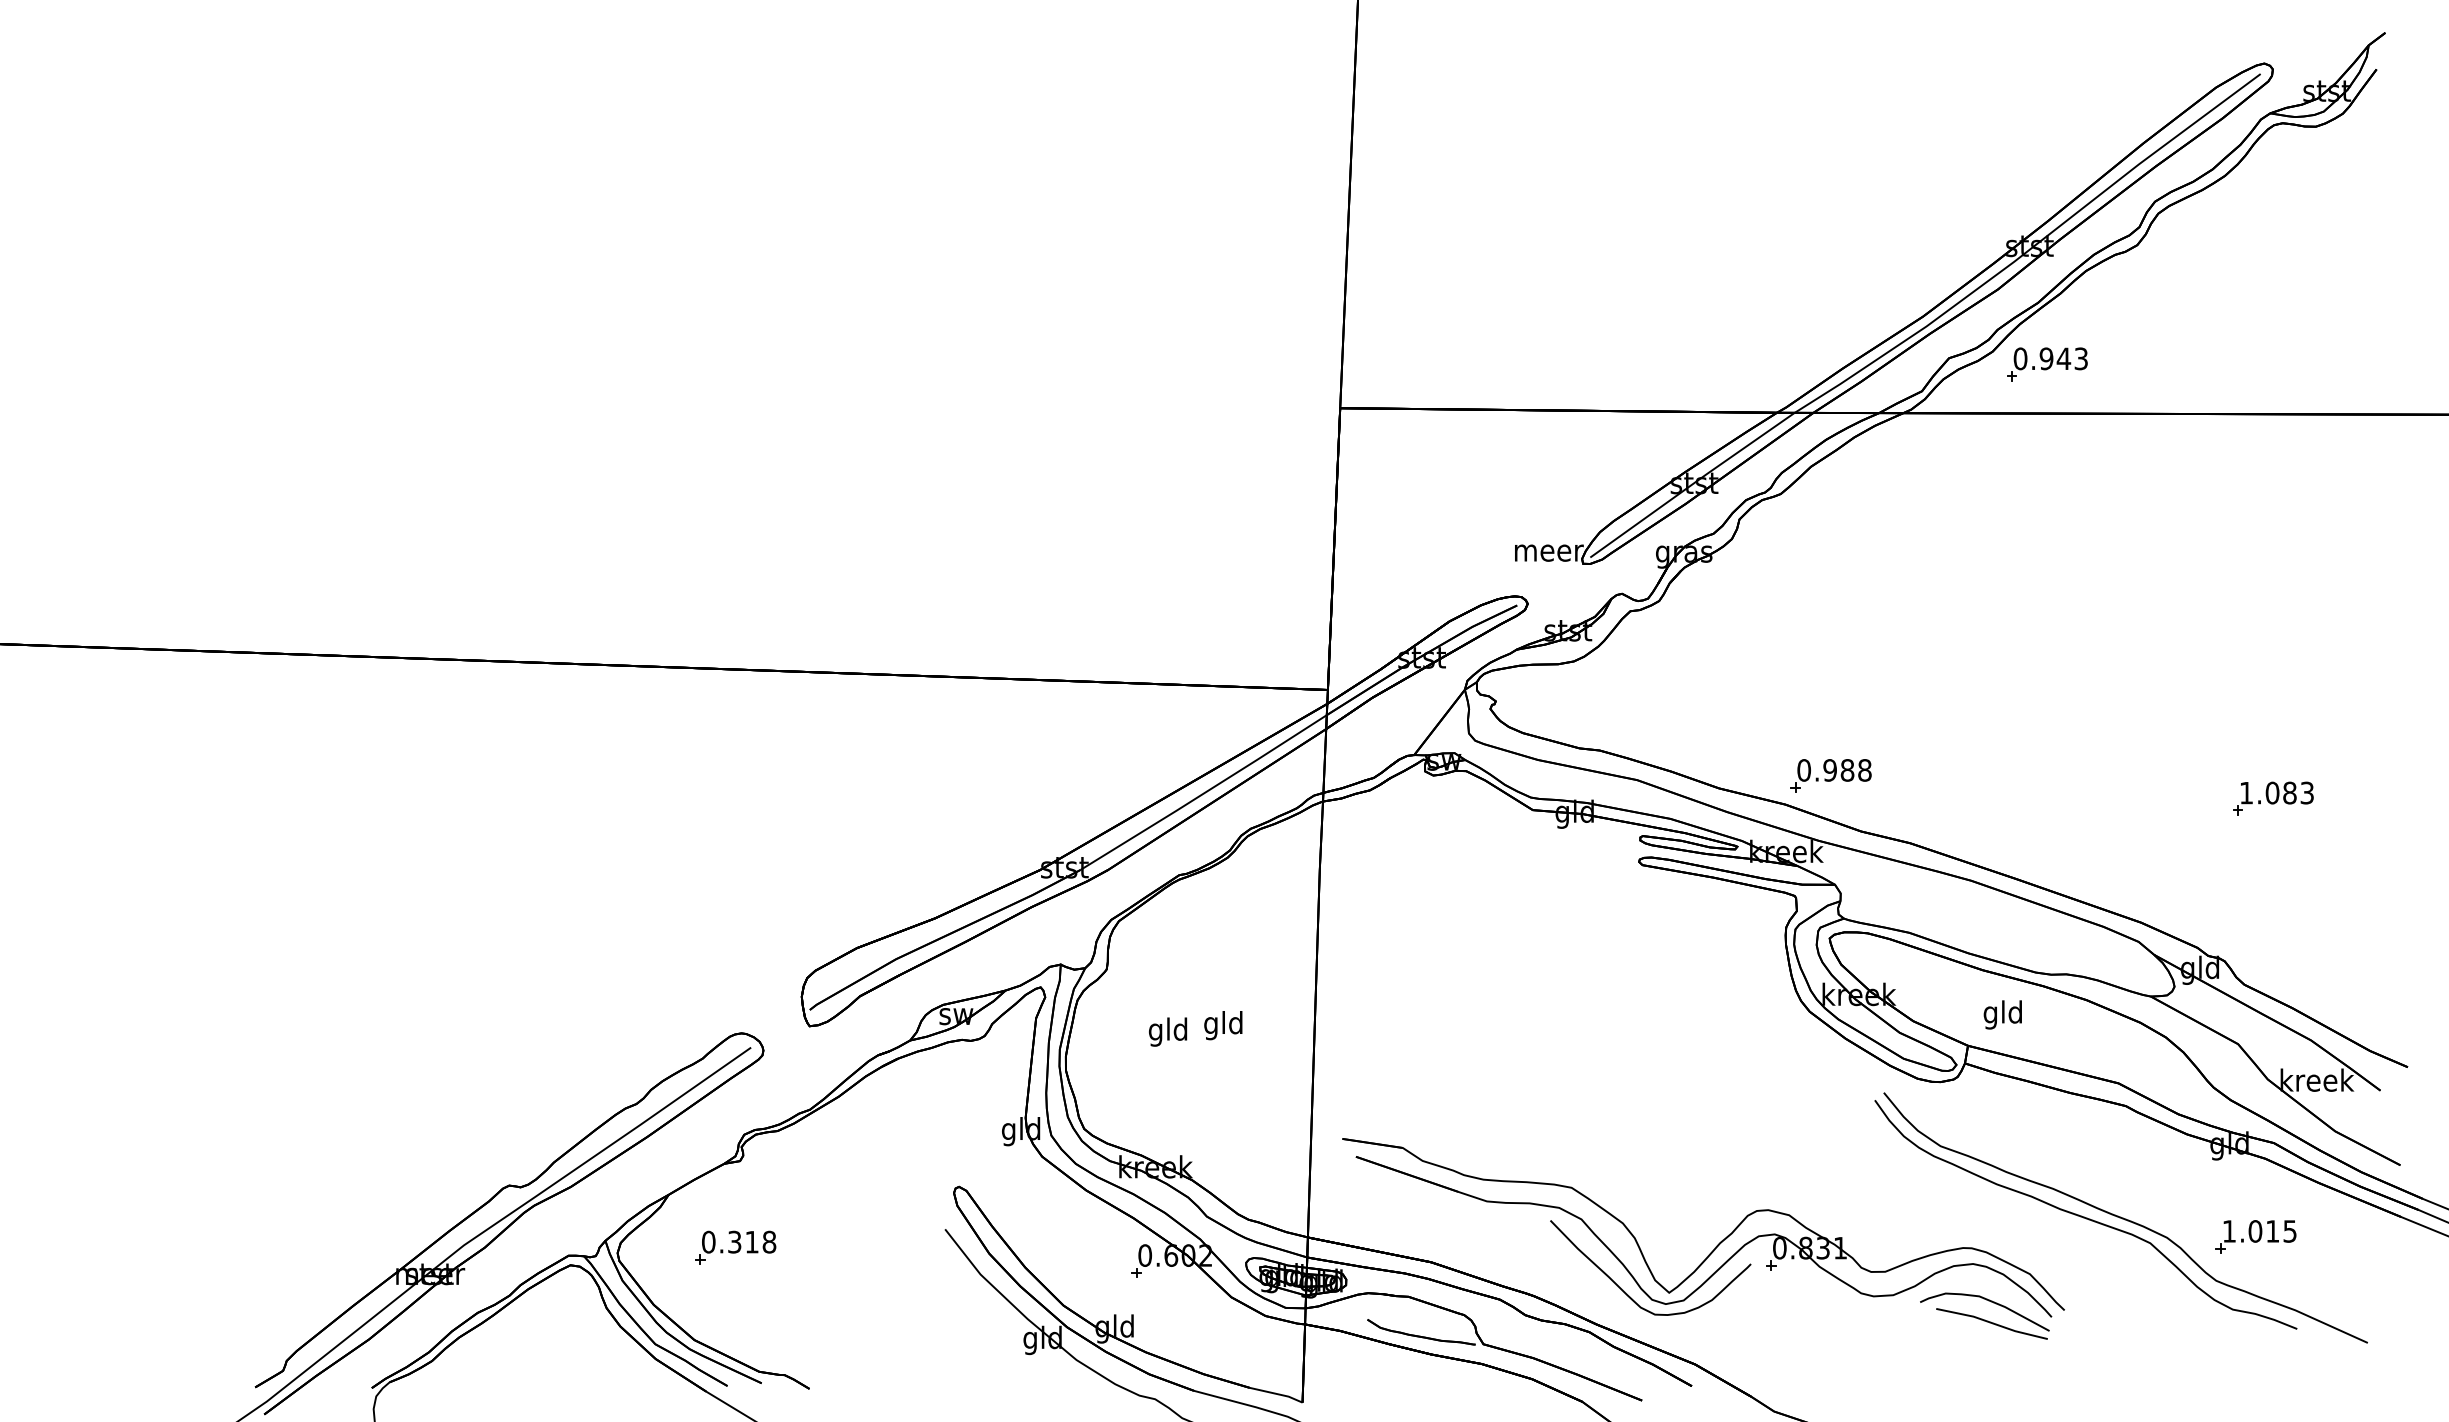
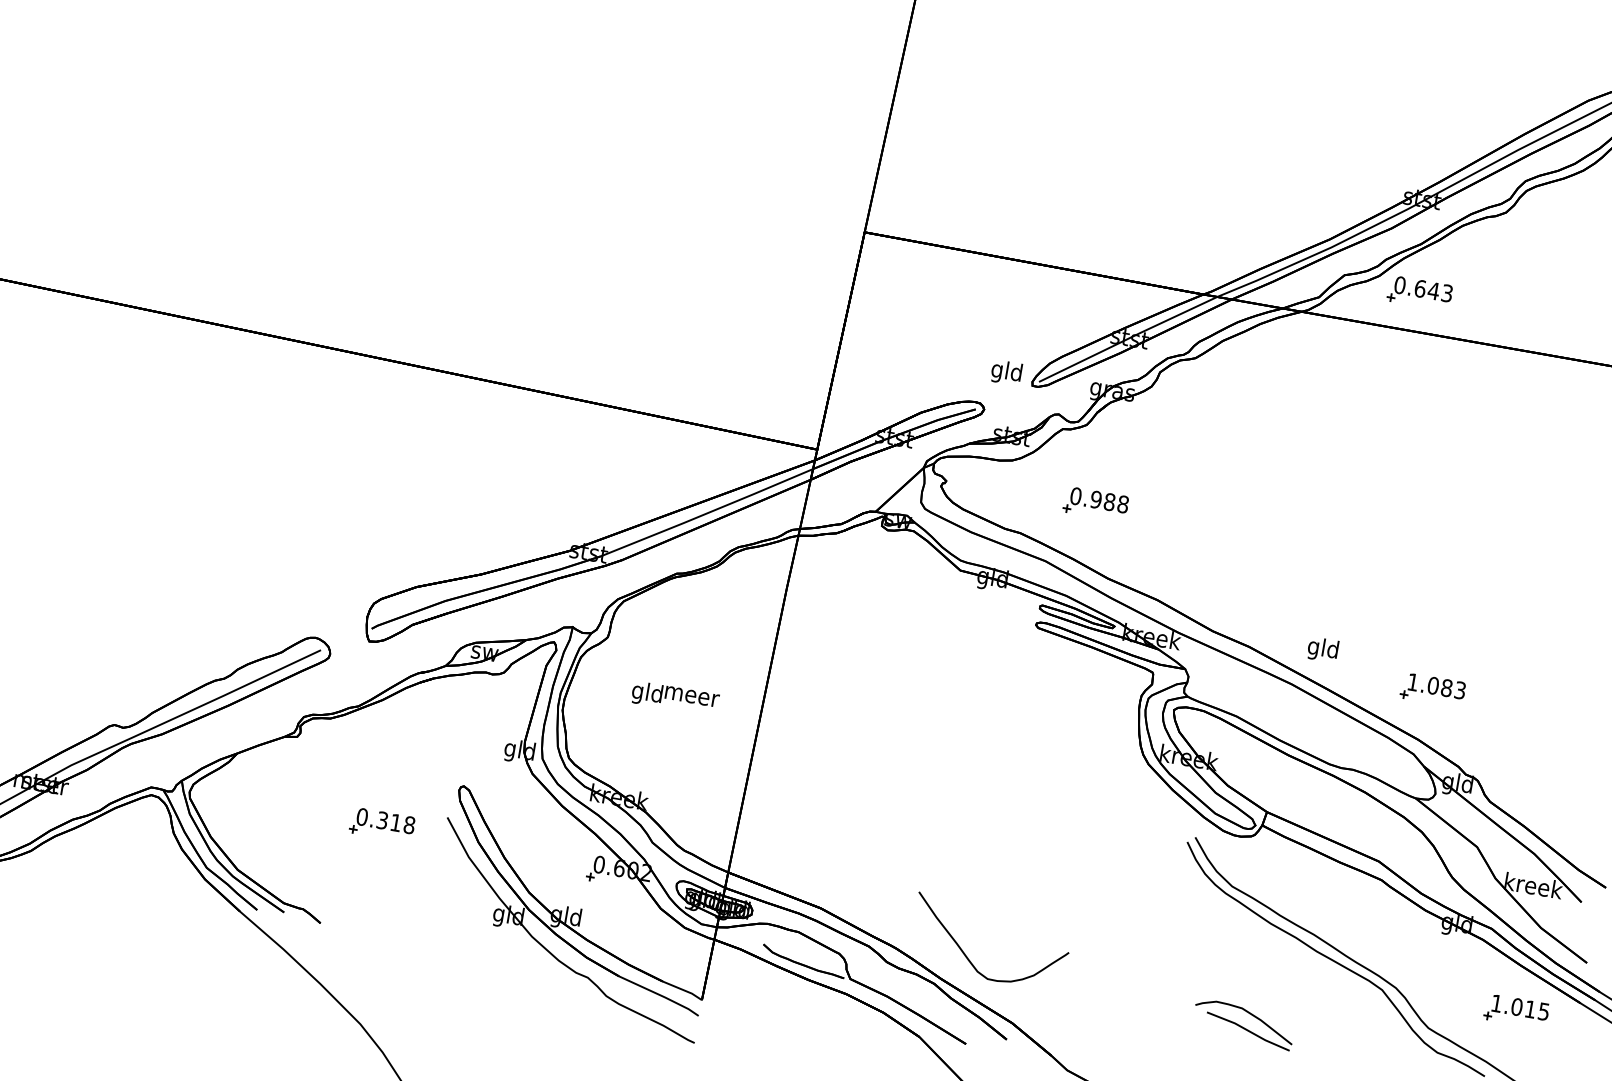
text: (2046, 358) -> (1420, 288), 0.943 -> 0.643
text: (1549, 552) -> (1007, 372), meer -> gld
part: (1830, 775) -> (1095, 503), moved
part: (2273, 798) -> (1433, 690), moved
text: (2002, 1014) -> (1322, 649), moved
text: (1224, 1025) -> (691, 696), gld -> meer
part: (2255, 1236) -> (1516, 1011), moved
part: (1719, 1242) -> (1047, 931), removed
part: (735, 1247) -> (382, 824), moved

